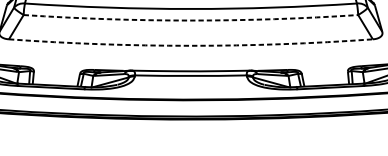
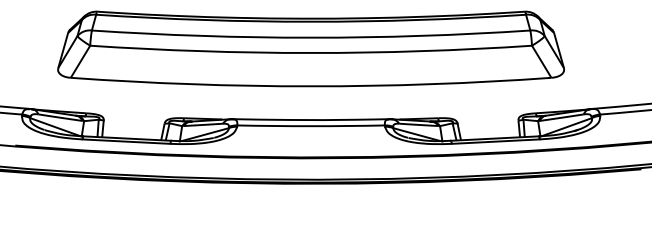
arc: (191, 20) -> (311, 53), dashed -> solid
arc: (191, 45) -> (311, 86), dashed -> solid

